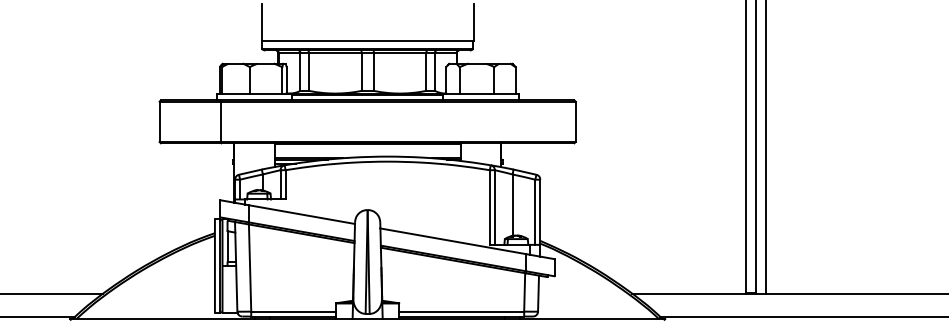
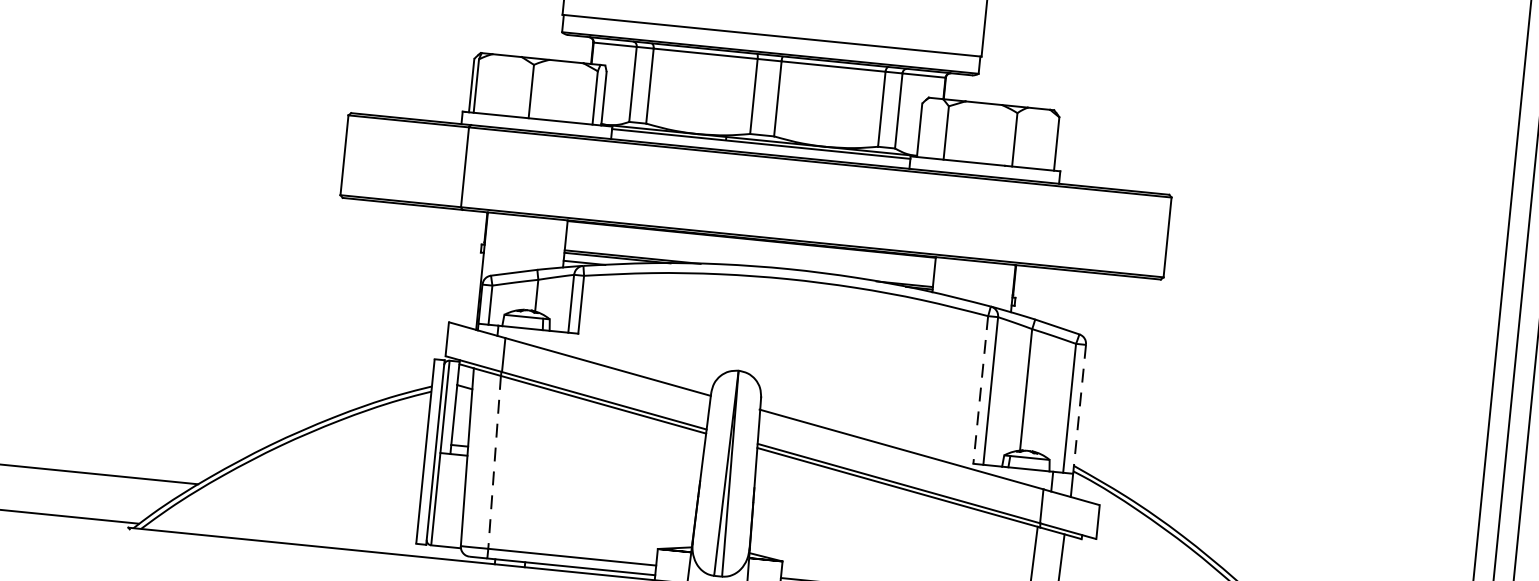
line: (489, 208) -> (979, 391), solid -> dashed
line: (540, 212) -> (1079, 409), solid -> dashed
line: (250, 268) -> (495, 463), solid -> dashed

